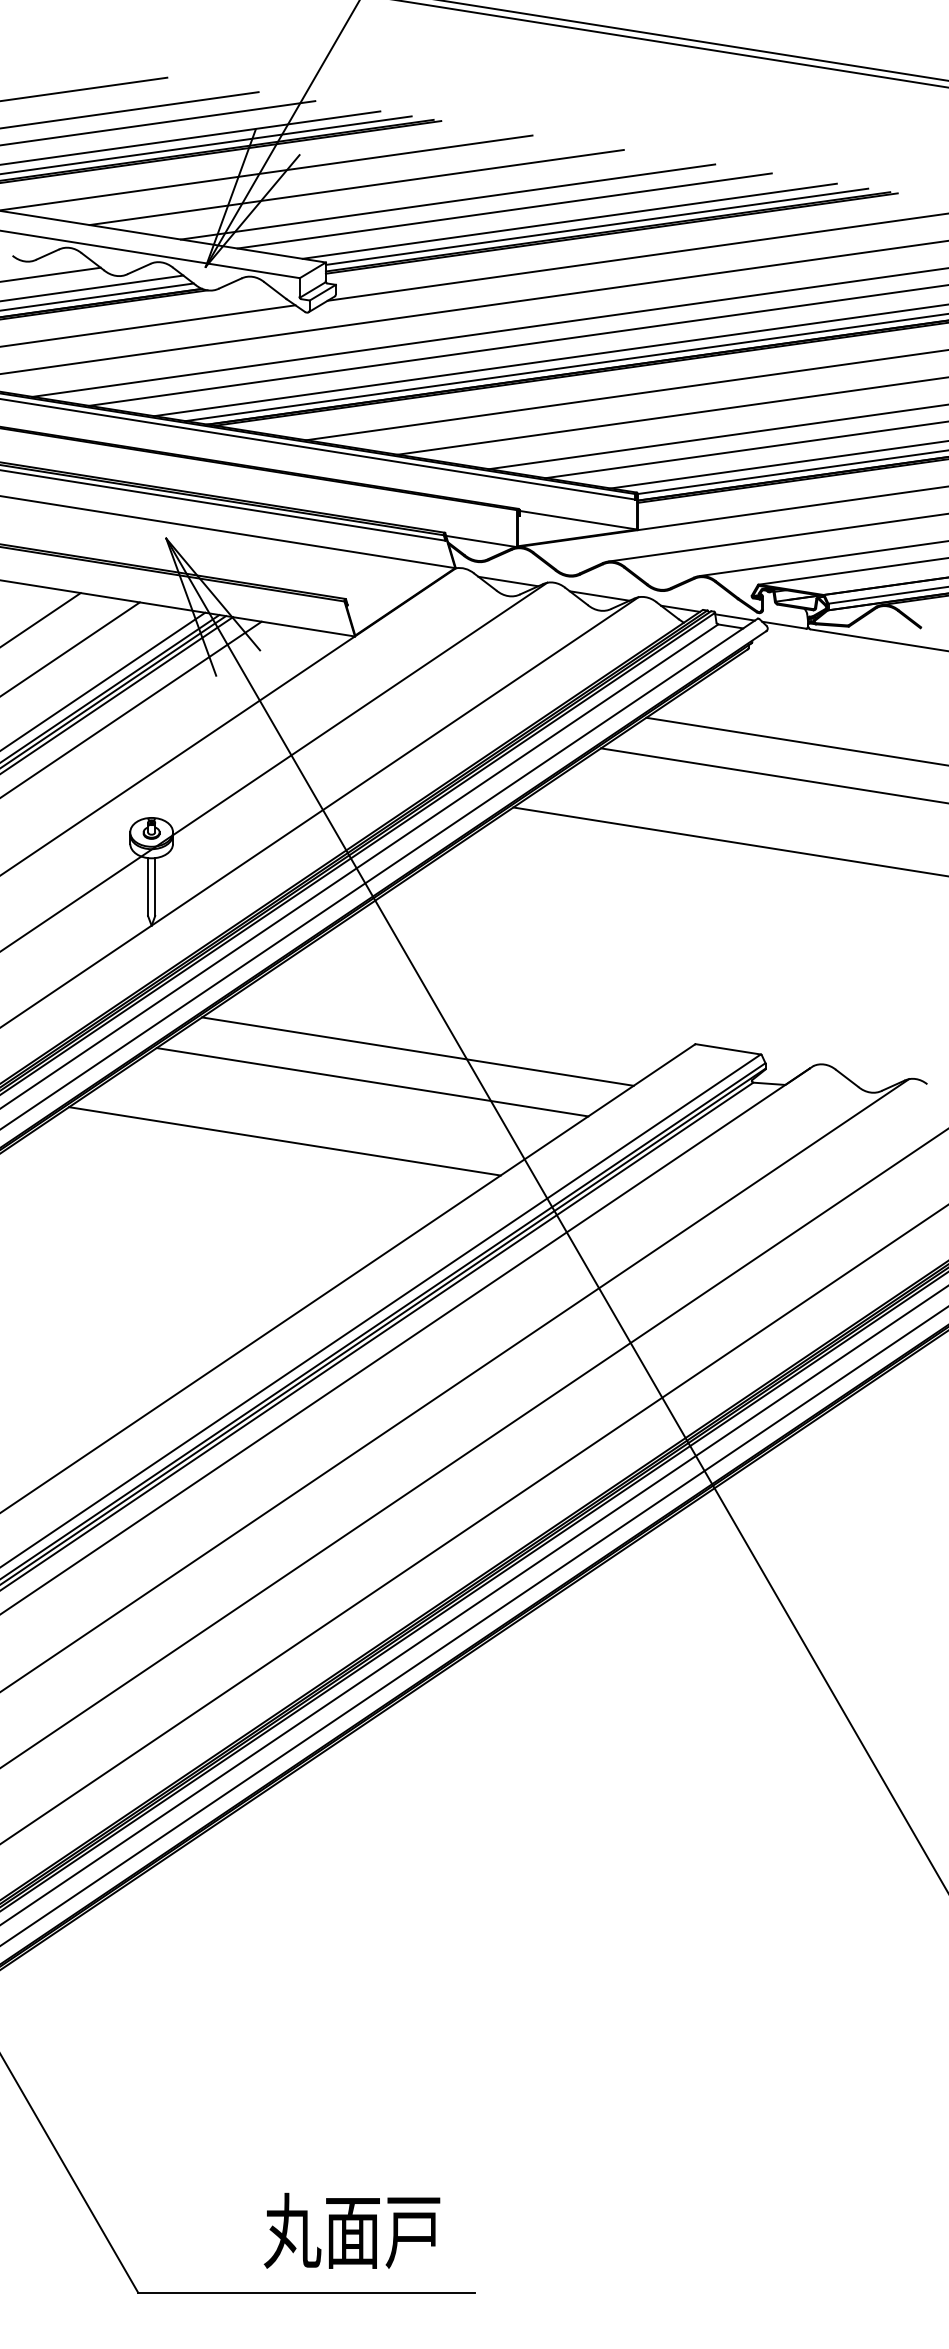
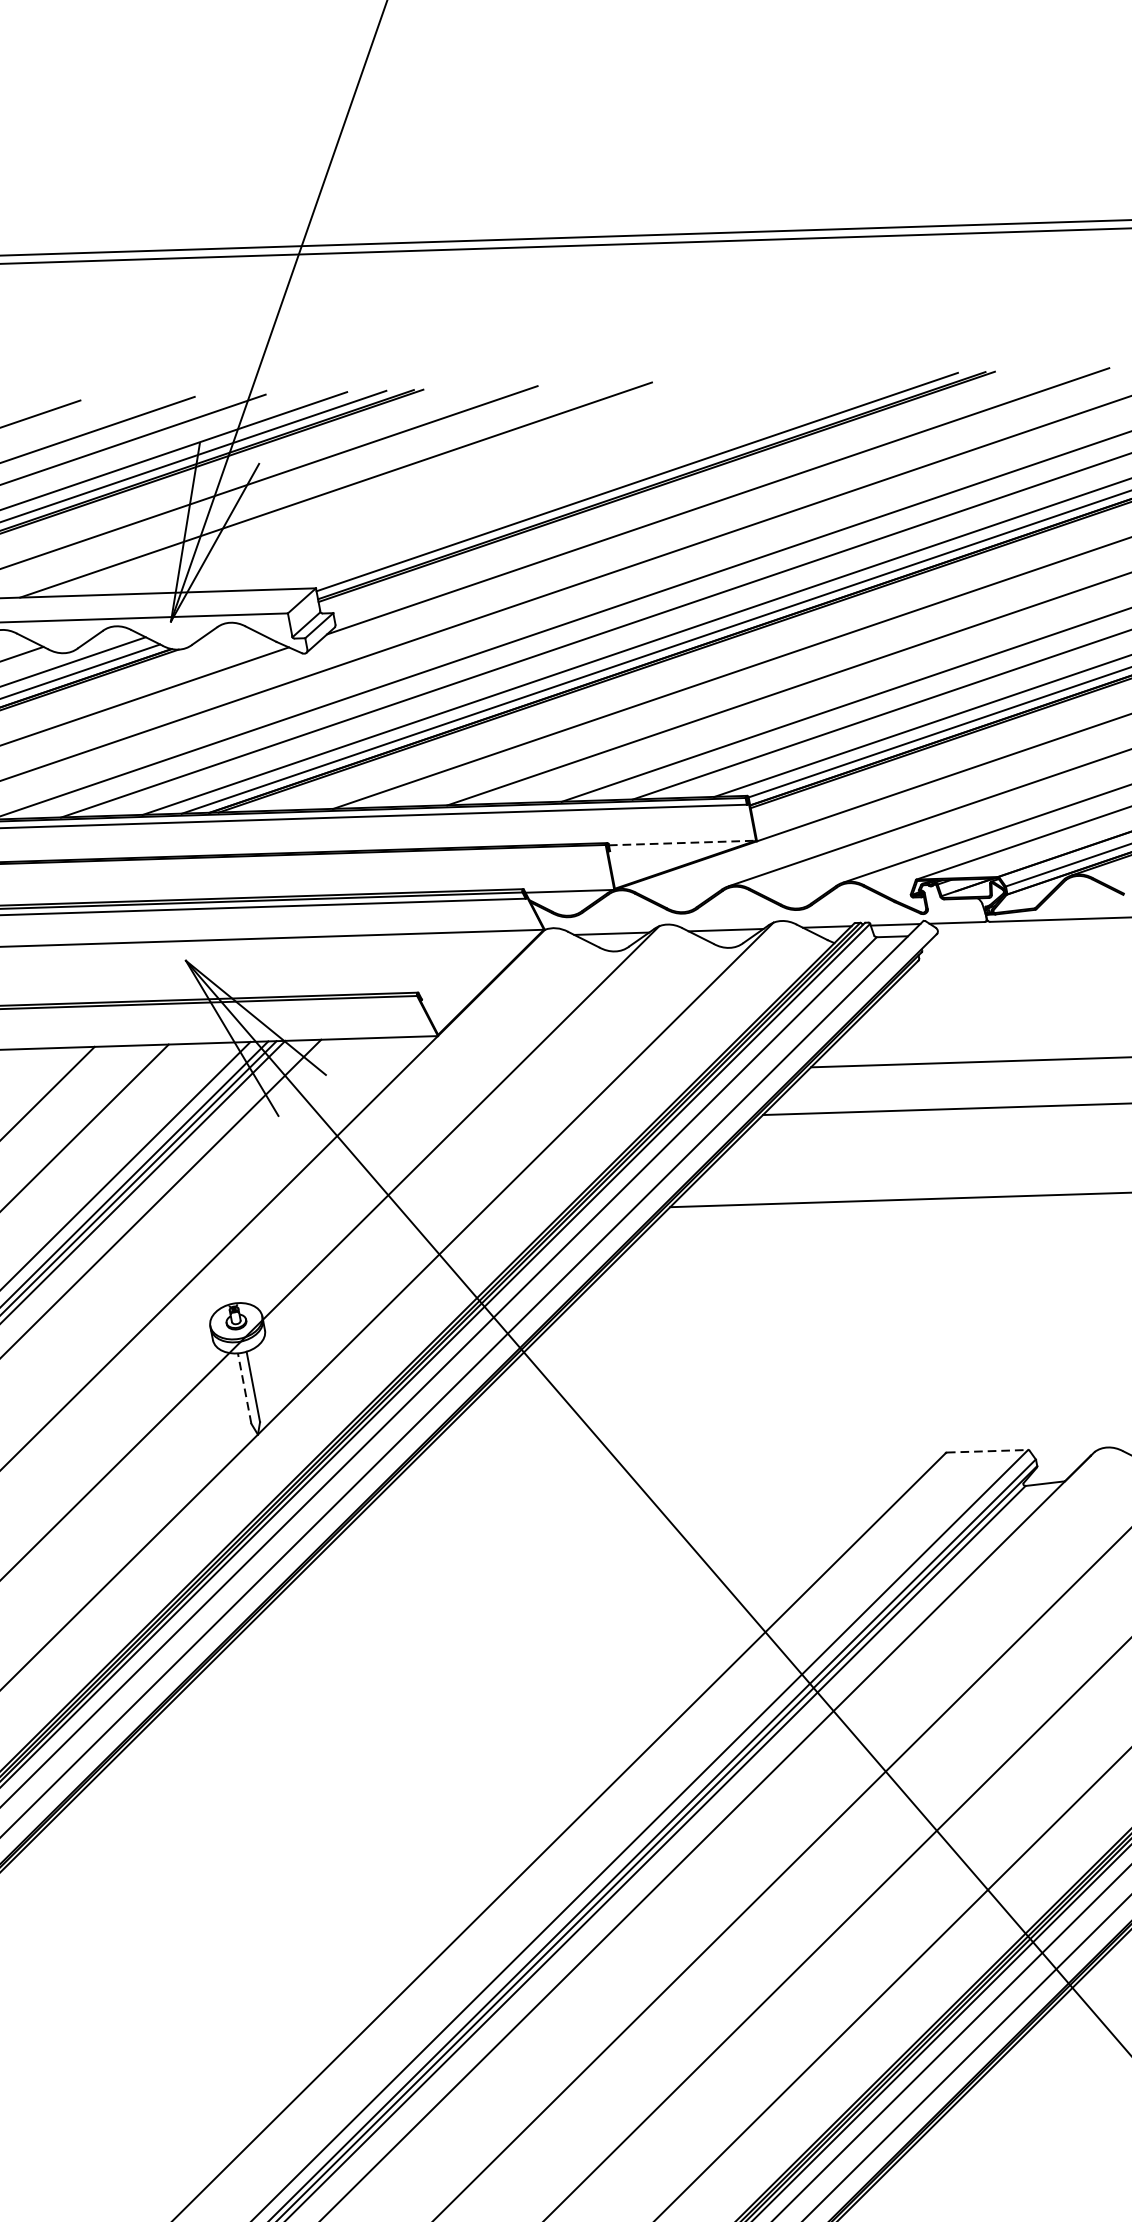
line: (447, 201) -> (449, 486), removed
line: (504, 210) -> (520, 483), removed
line: (569, 220) -> (602, 480), removed
line: (578, 520) -> (682, 843), solid -> dashed
line: (148, 887) -> (245, 1389), solid -> dashed
line: (728, 1049) -> (987, 1451), solid -> dashed
line: (417, 1051) -> (610, 1525), removed
line: (372, 1082) -> (562, 1574), removed
line: (284, 1141) -> (469, 1666), removed

